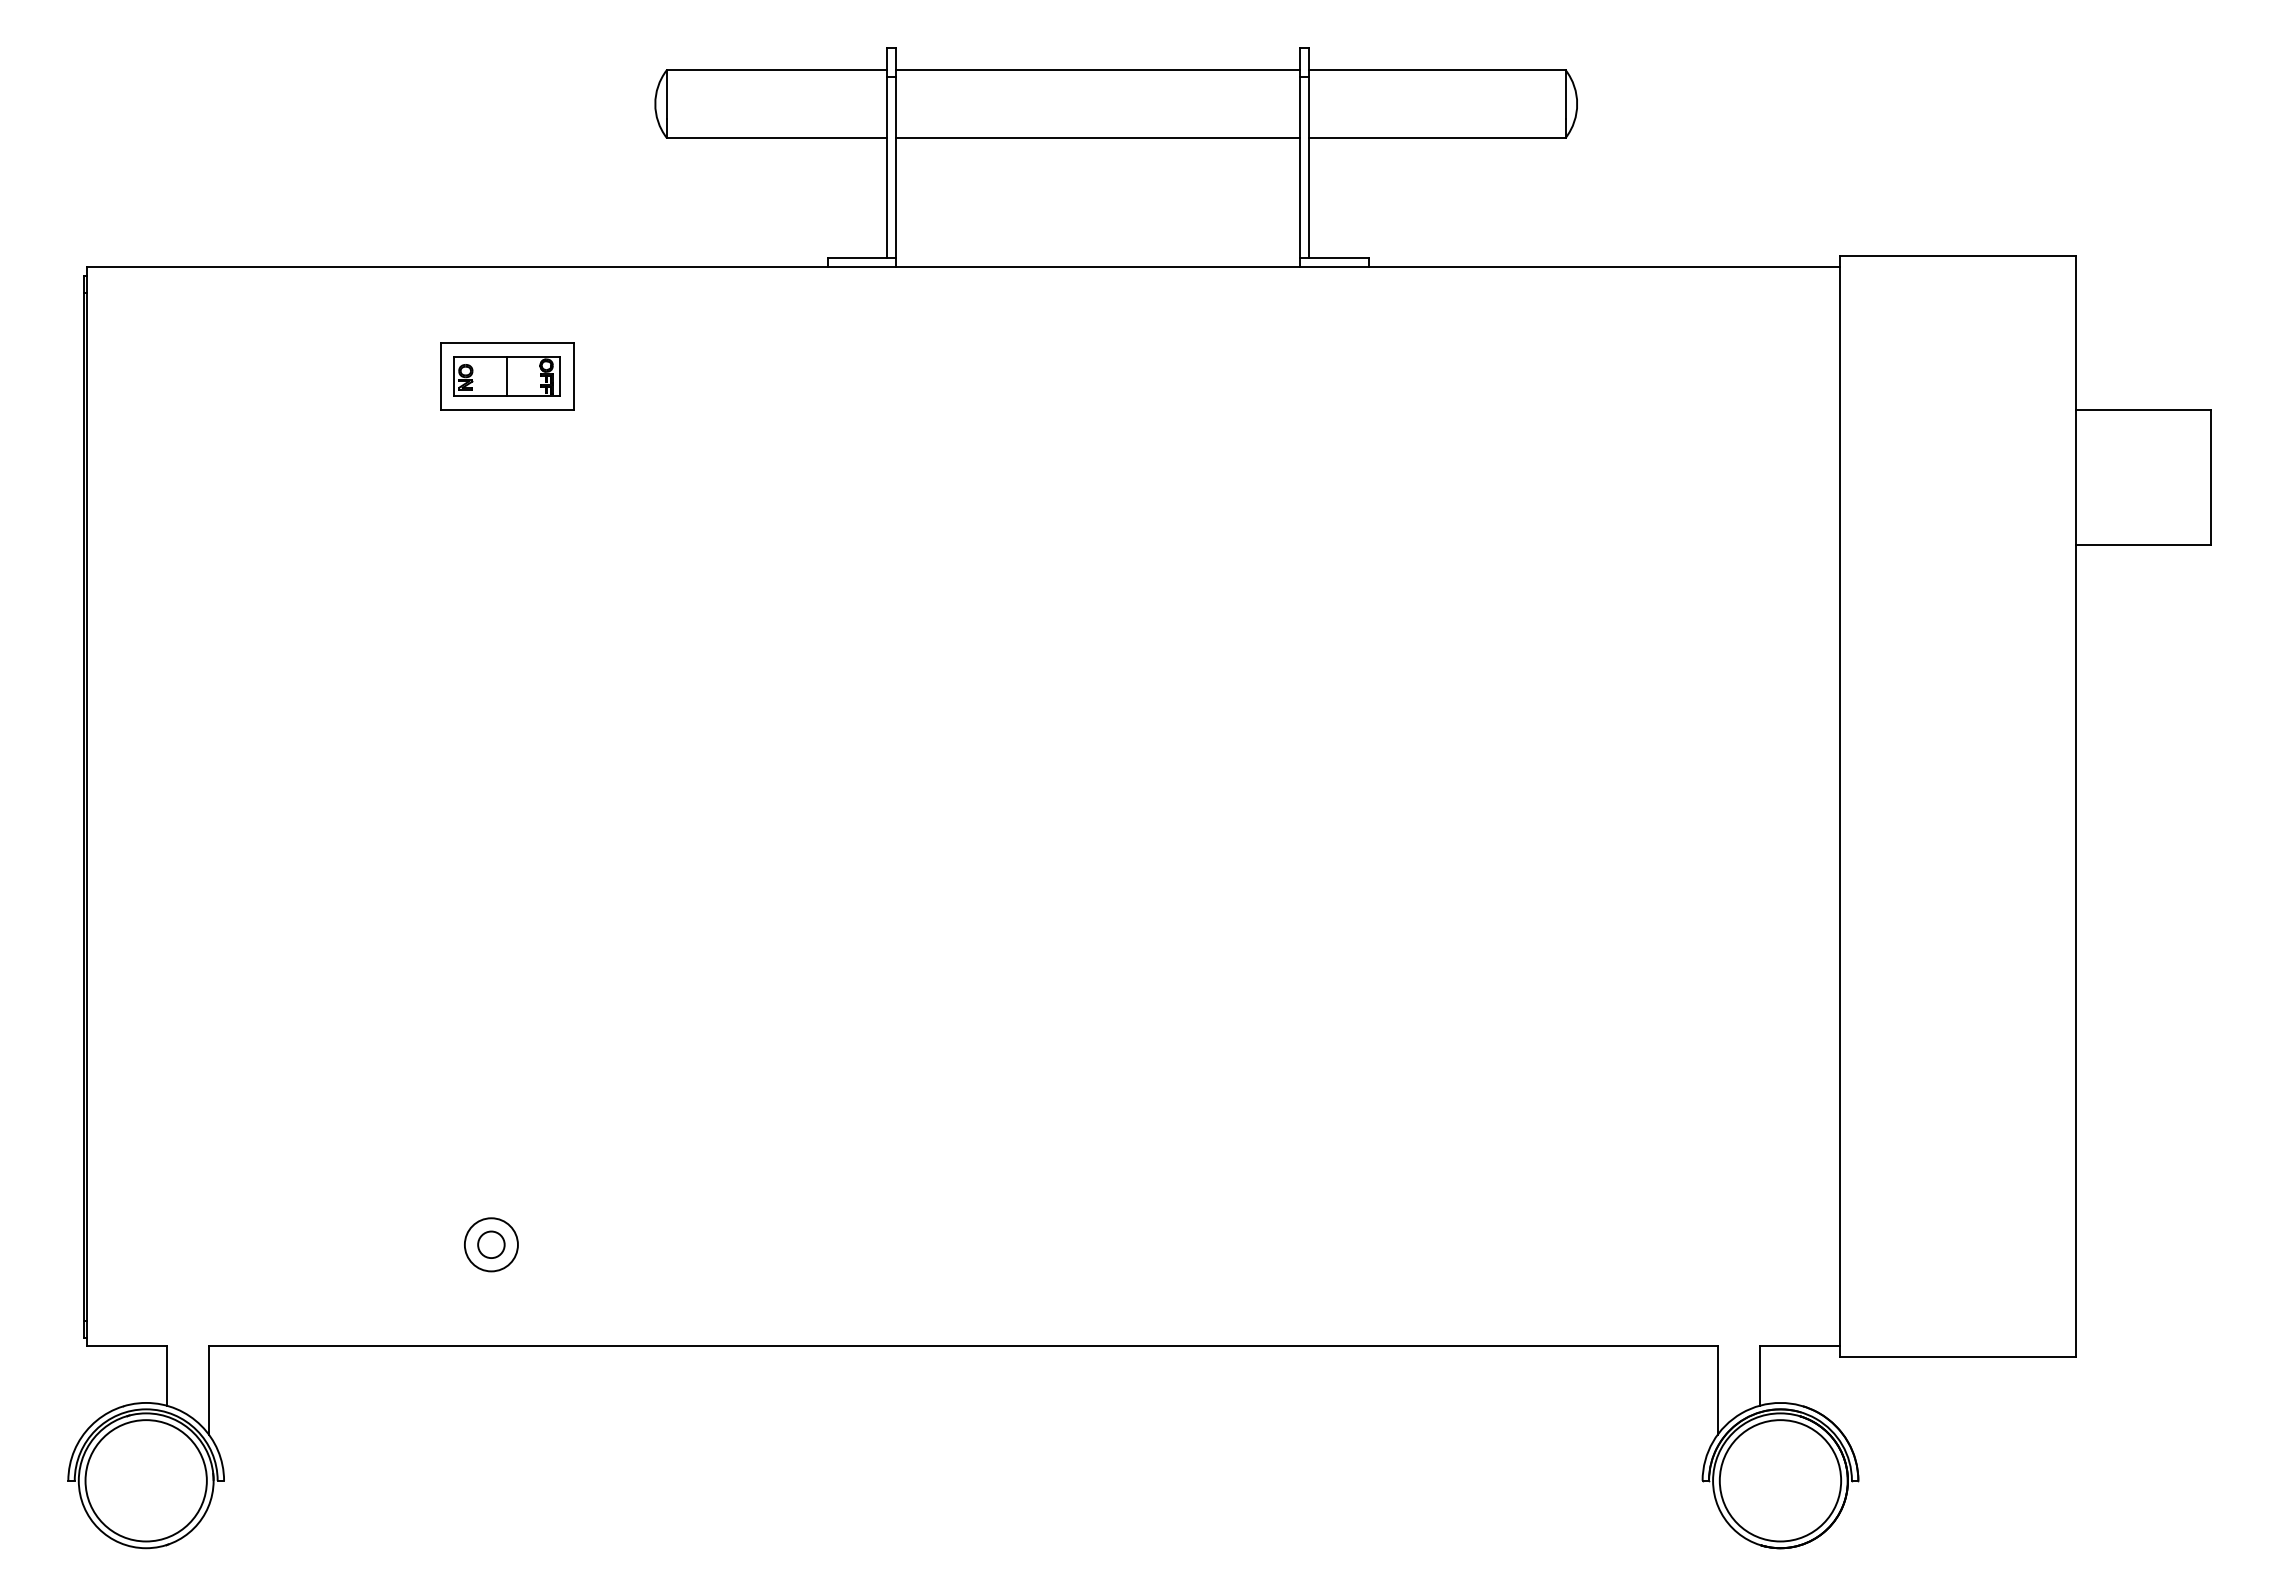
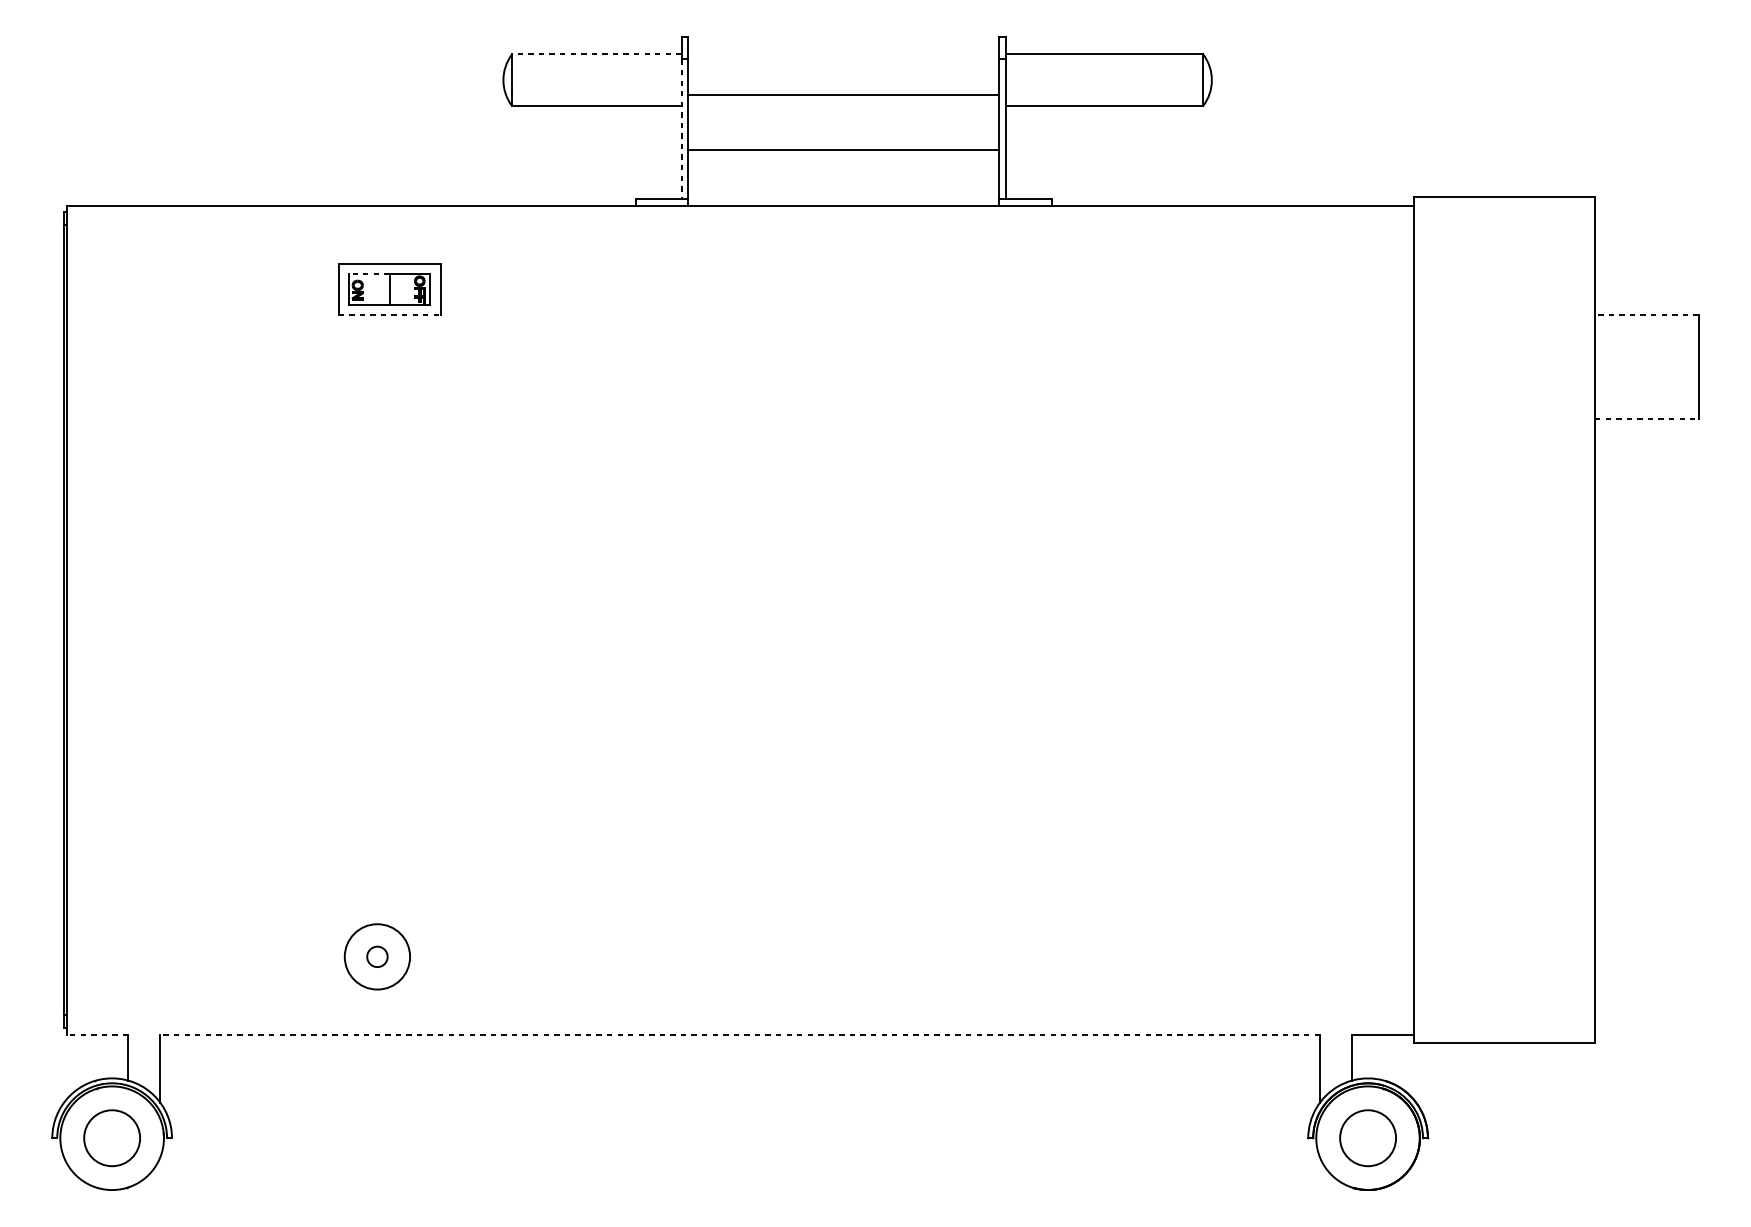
line: (776, 70) -> (596, 54), solid -> dashed
line: (1097, 70) -> (843, 95), moved
line: (1097, 137) -> (843, 149), moved
line: (887, 167) -> (681, 128), solid -> dashed
line: (480, 356) -> (369, 274), solid -> dashed
line: (507, 409) -> (389, 314), solid -> dashed
line: (2142, 410) -> (1646, 315), solid -> dashed
line: (2143, 545) -> (1647, 419), solid -> dashed
circle: (490, 1244) -> (376, 956), size x1.6
line: (126, 1345) -> (97, 1034), solid -> dashed
line: (962, 1345) -> (739, 1034), solid -> dashed
circle: (145, 1480) -> (111, 1138), size x0.6
circle: (1780, 1480) -> (1368, 1138), size x0.6

